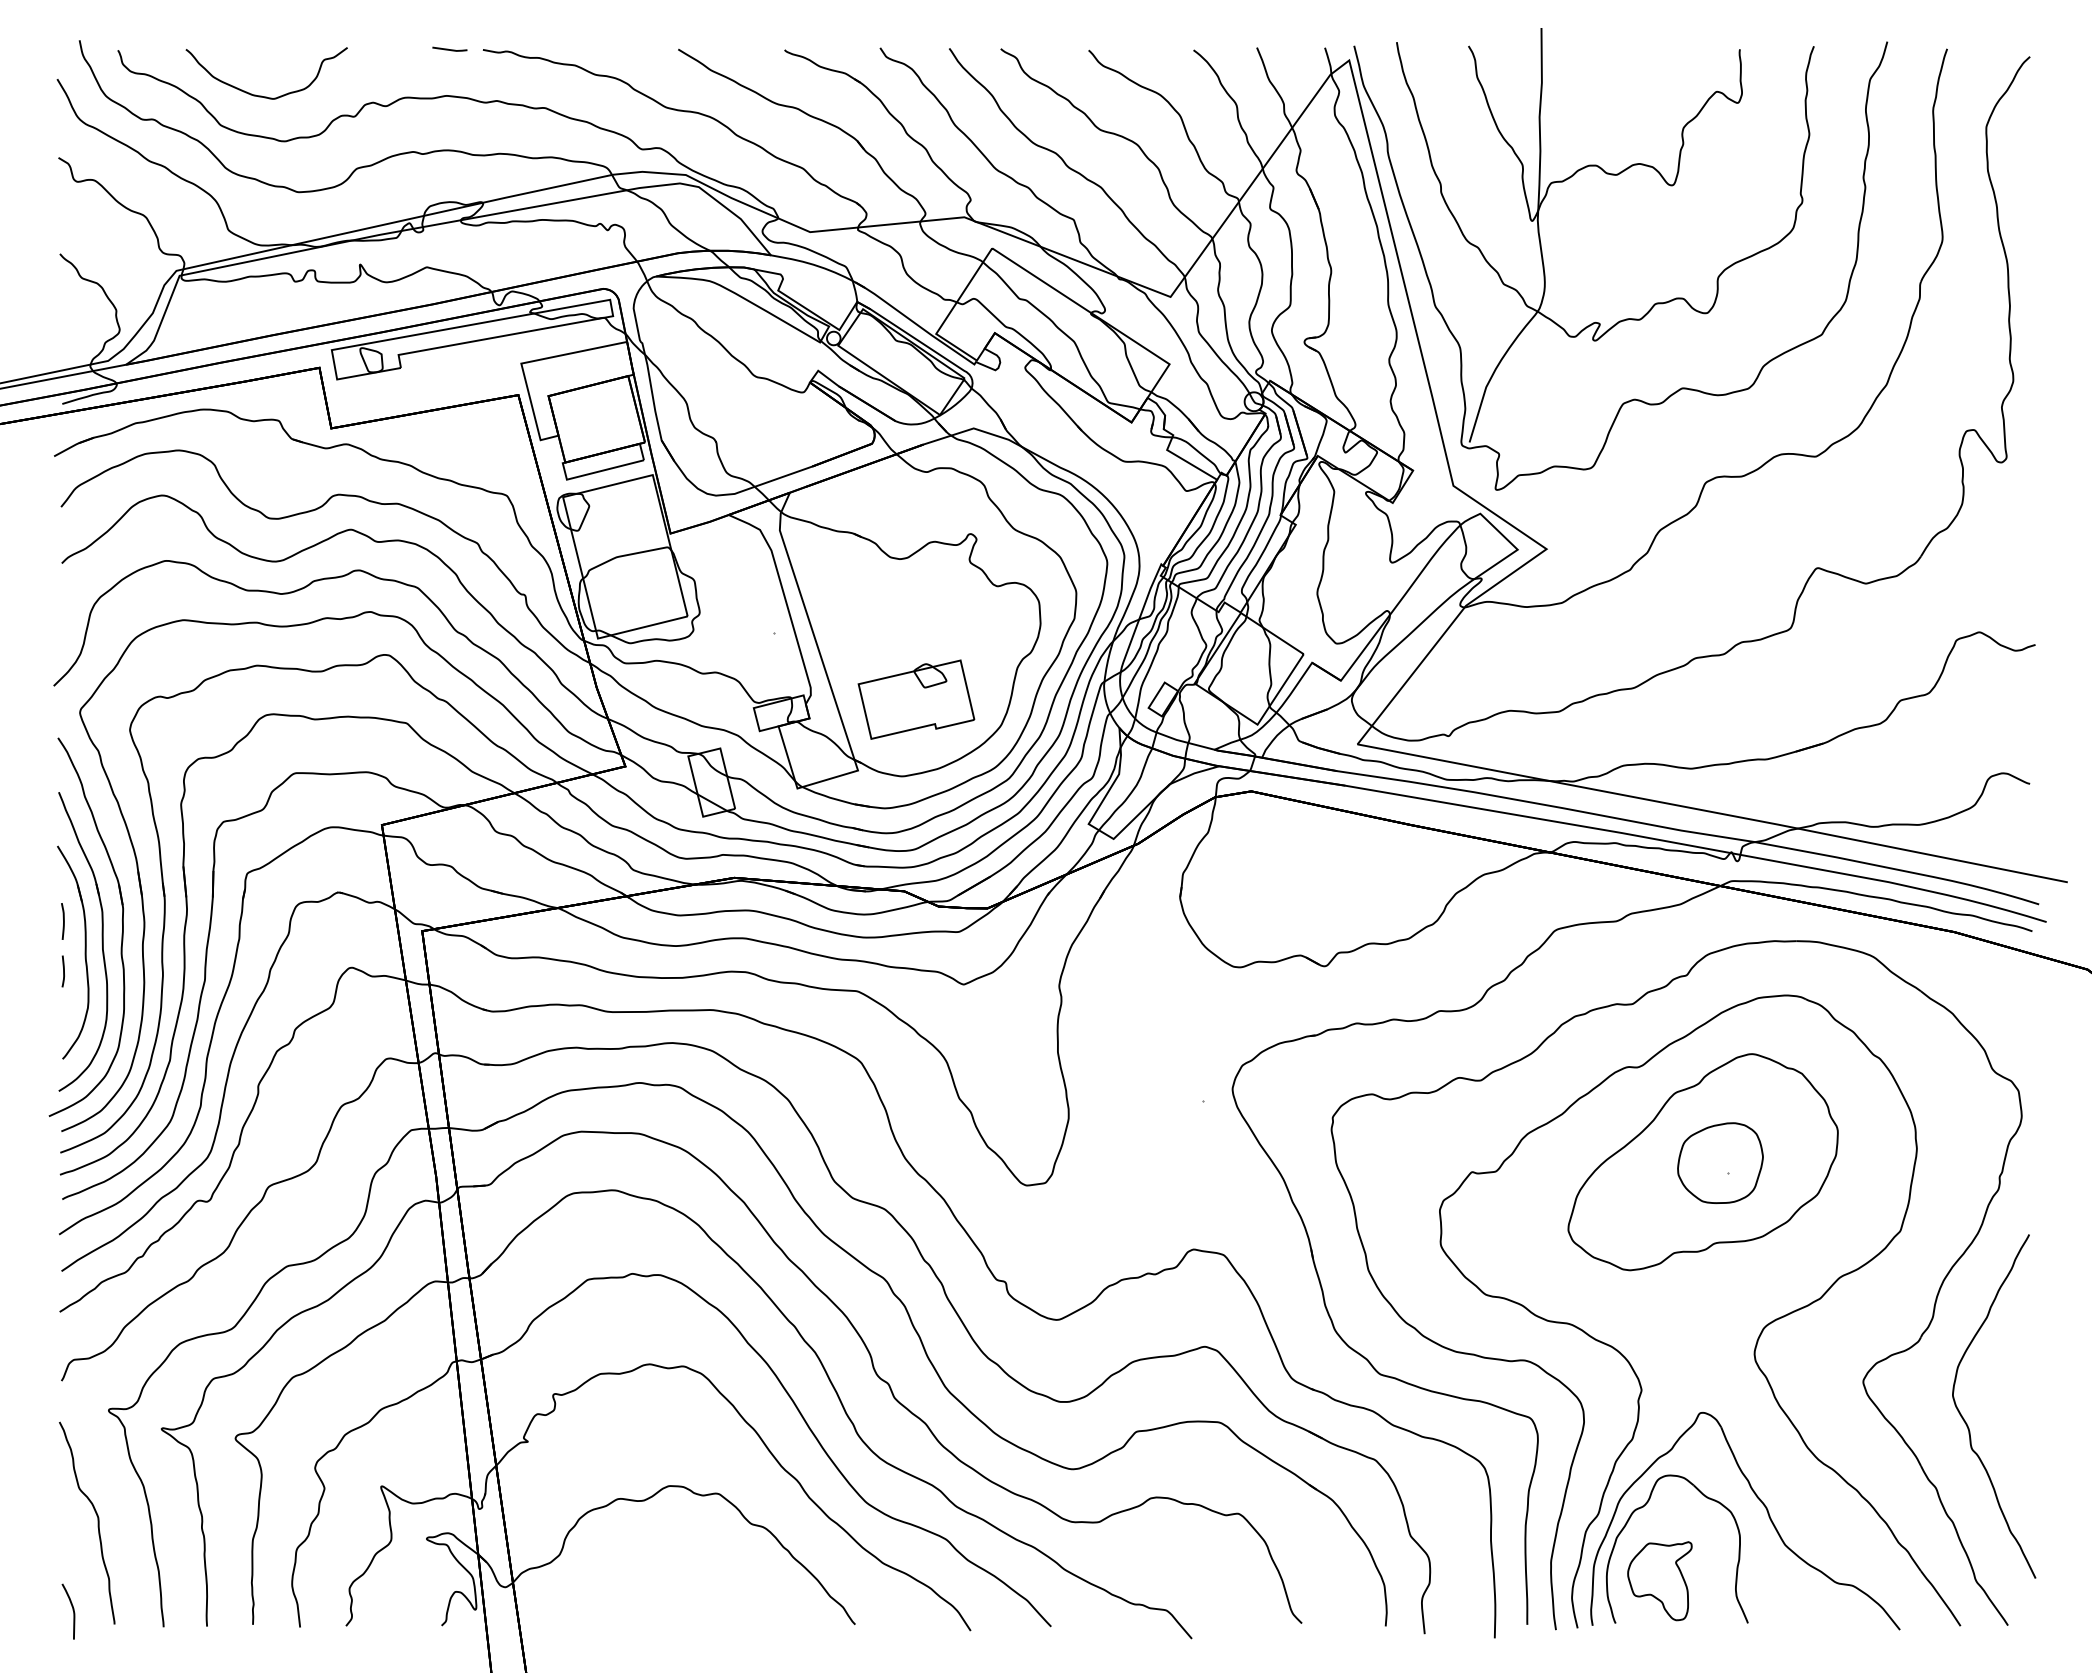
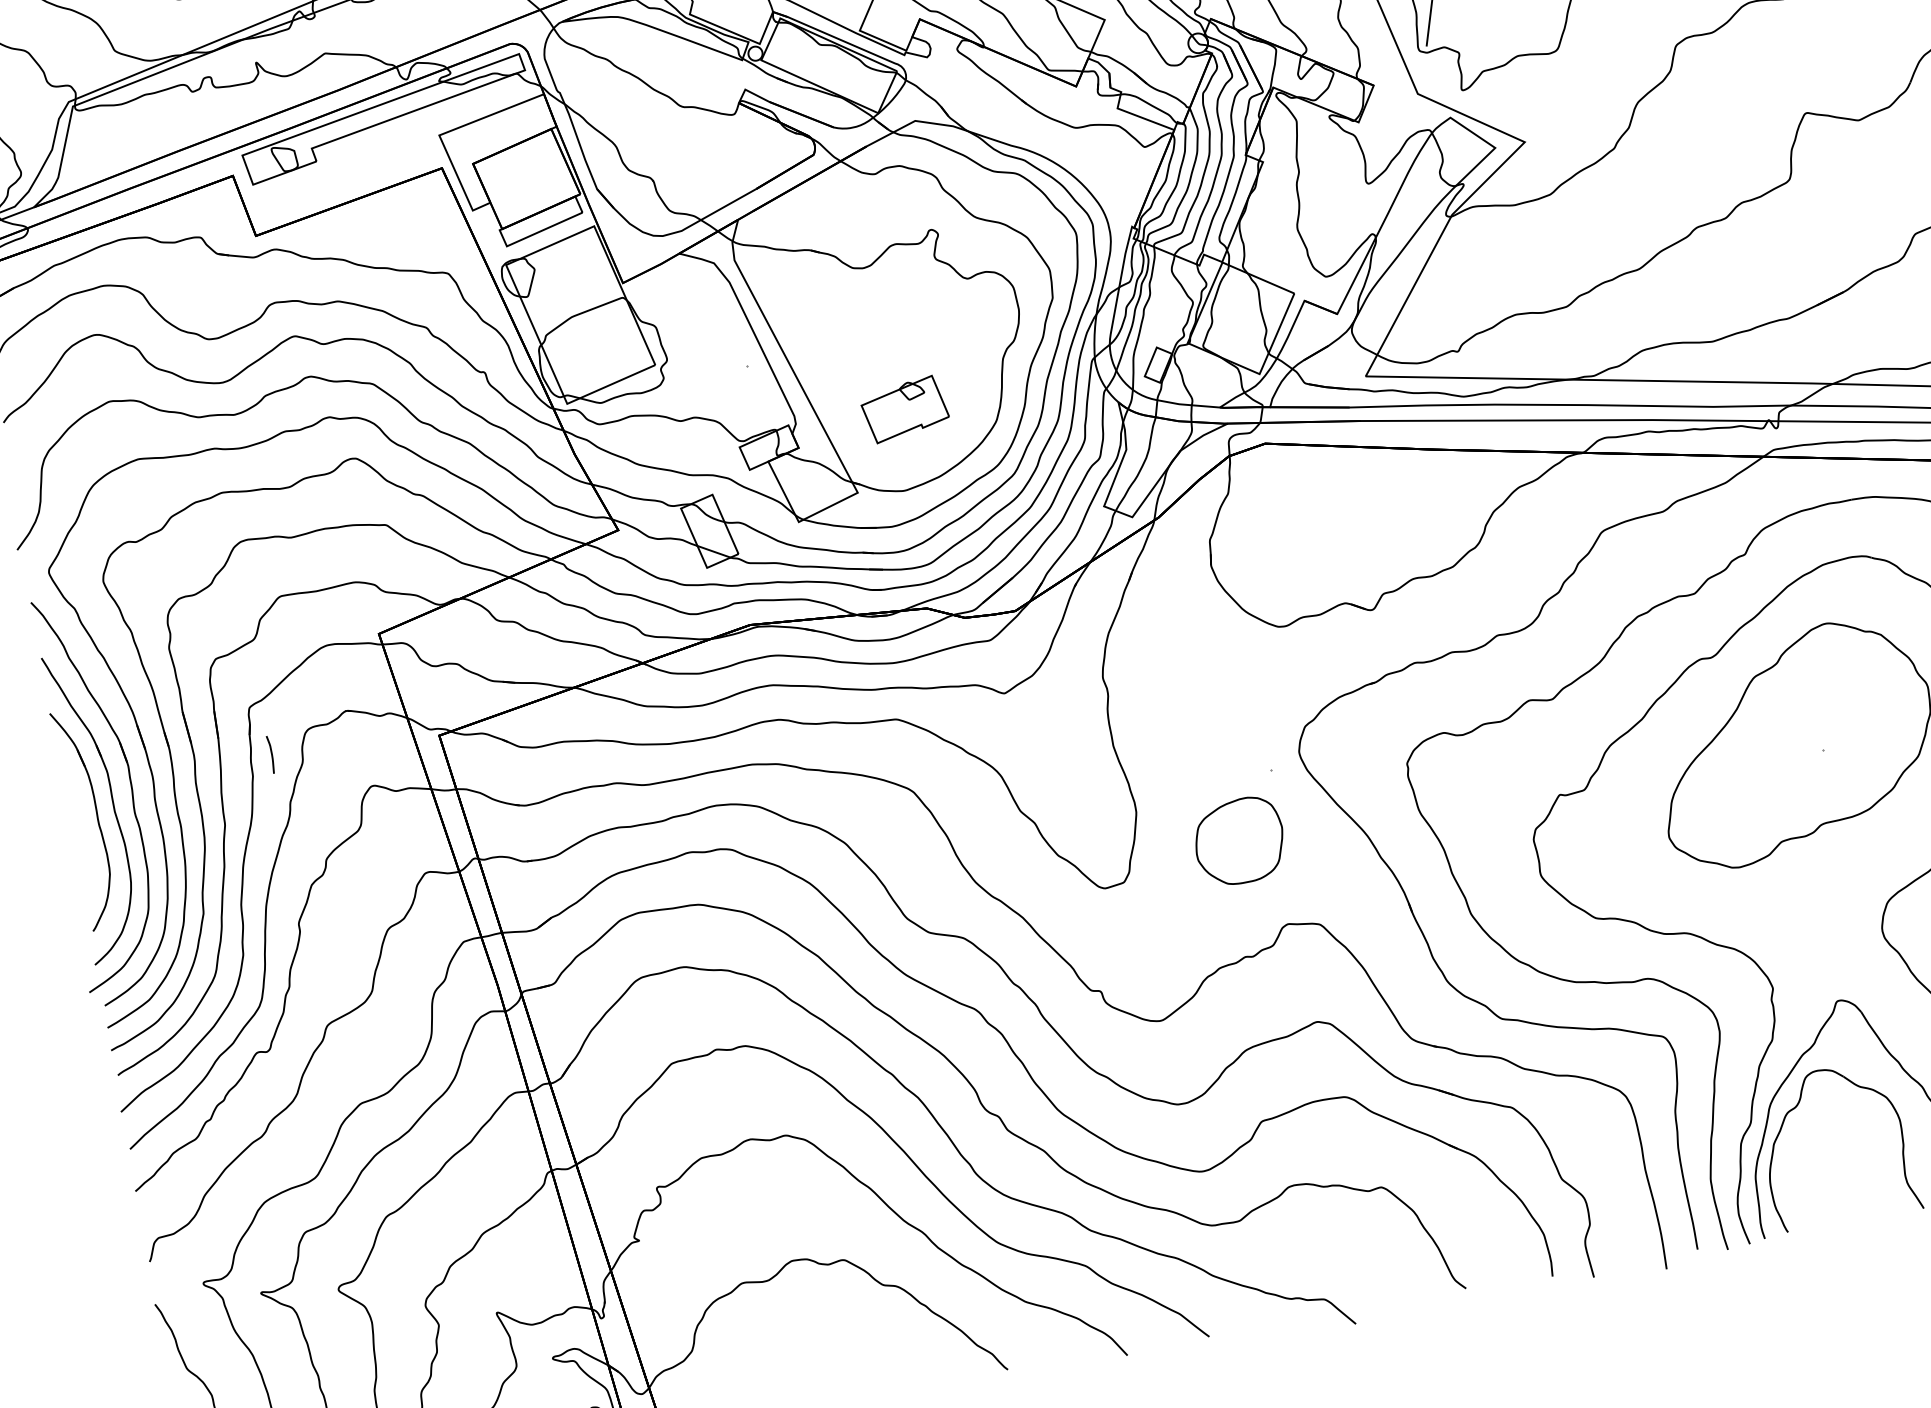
part: (916, 699) -> (905, 409), size x0.7
line: (63, 921) -> (271, 754), moved
line: (63, 971) -> (78, 841), removed
part: (1720, 1162) -> (1239, 840), moved
part: (1659, 1581) -> (1825, 1181), removed

